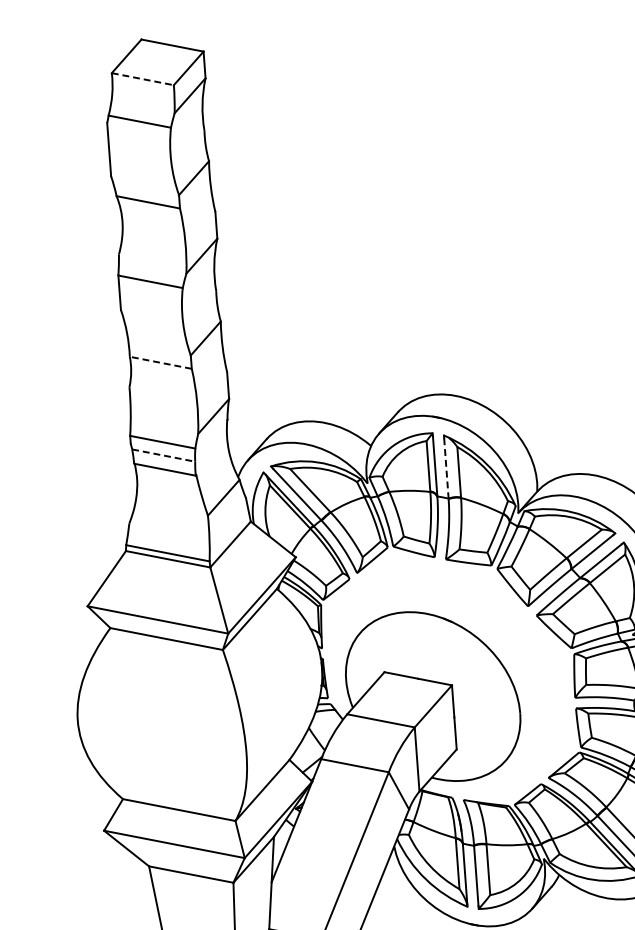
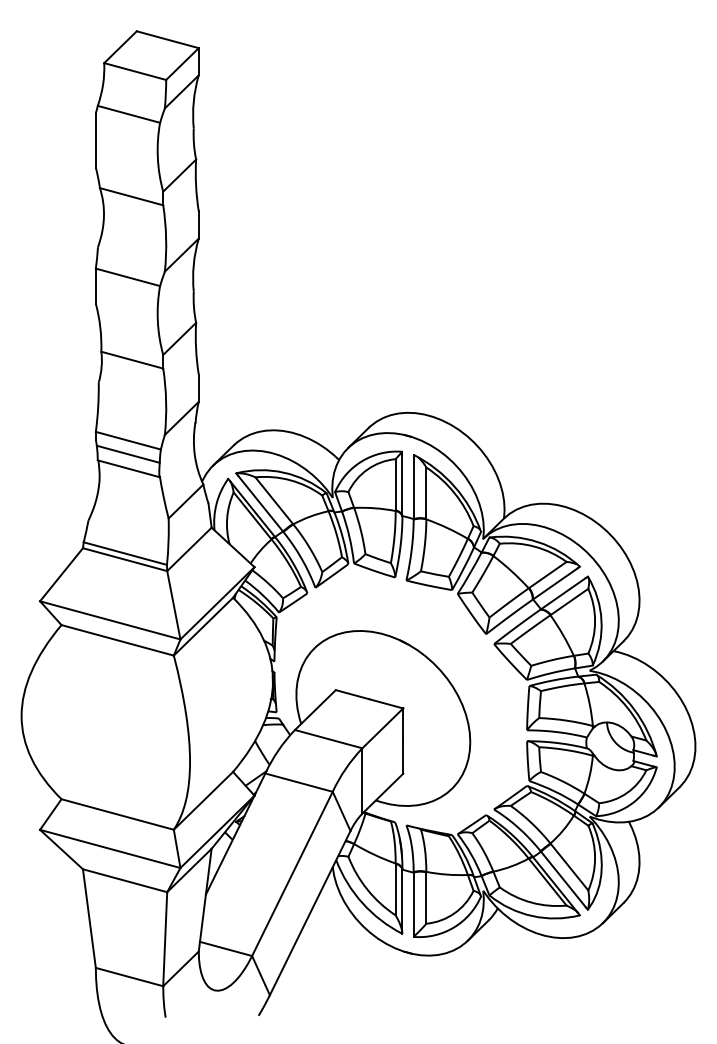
line: (143, 79) -> (135, 71), dashed -> solid
line: (160, 363) -> (131, 360), dashed -> solid
line: (163, 455) -> (128, 454), dashed -> solid
line: (446, 468) -> (413, 488), dashed -> solid

